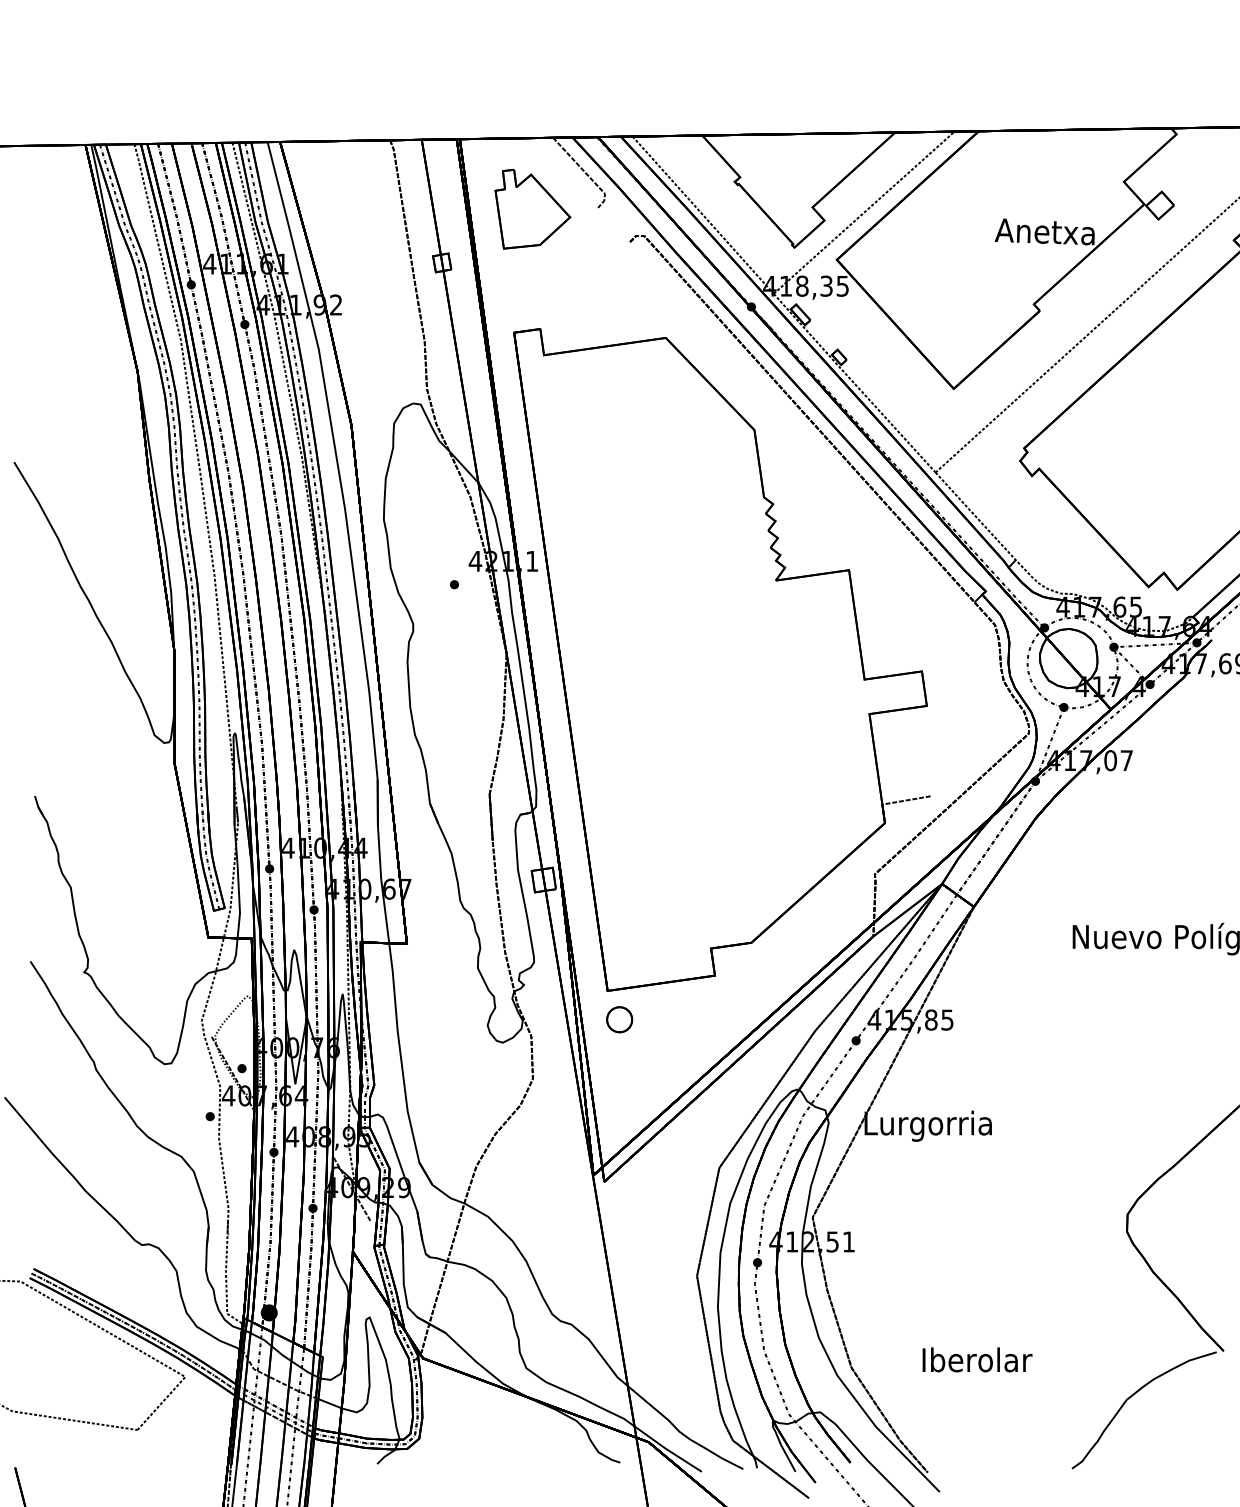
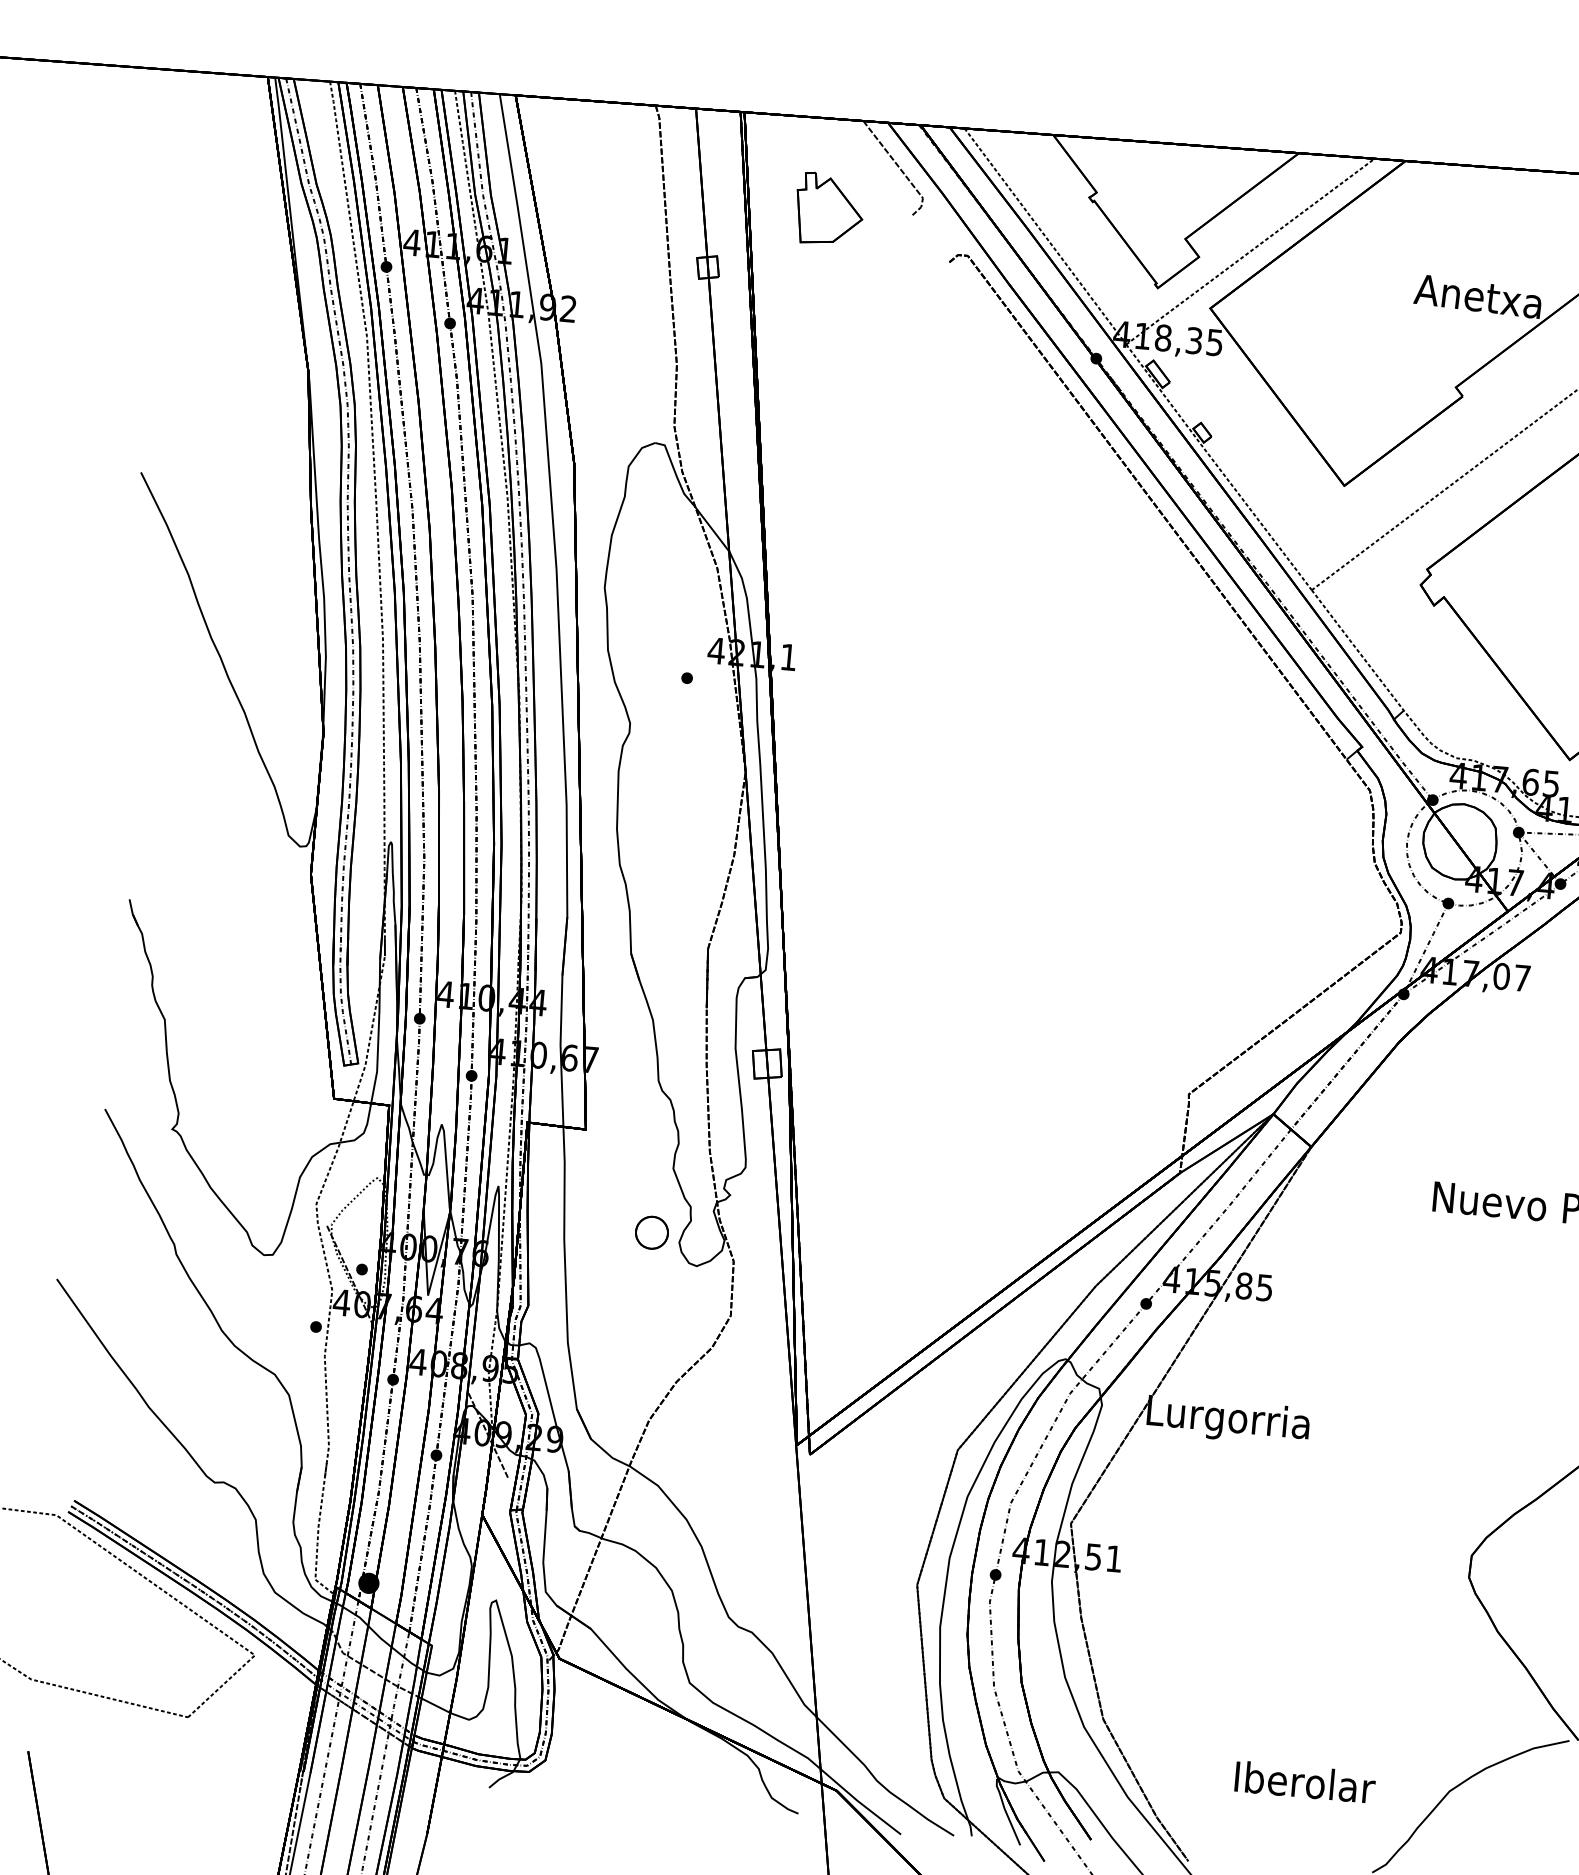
part: (532, 208) -> (829, 208), size x0.7
part: (721, 659) -> (1018, 803), removed
part: (619, 1019) -> (651, 1232), moved
text: (977, 1359) -> (1305, 1781), moved

